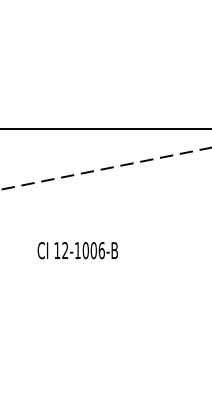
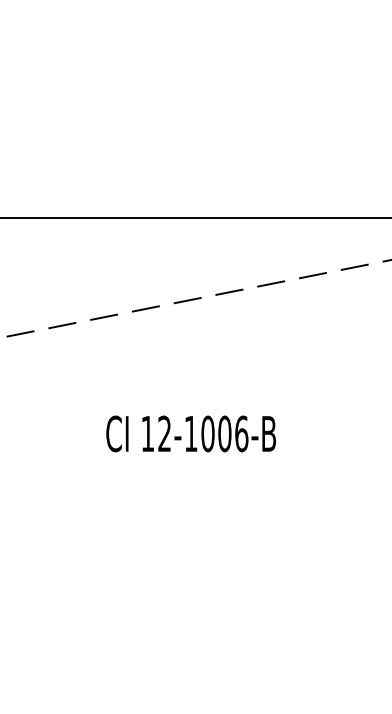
text: (77, 250) -> (190, 433), moved

